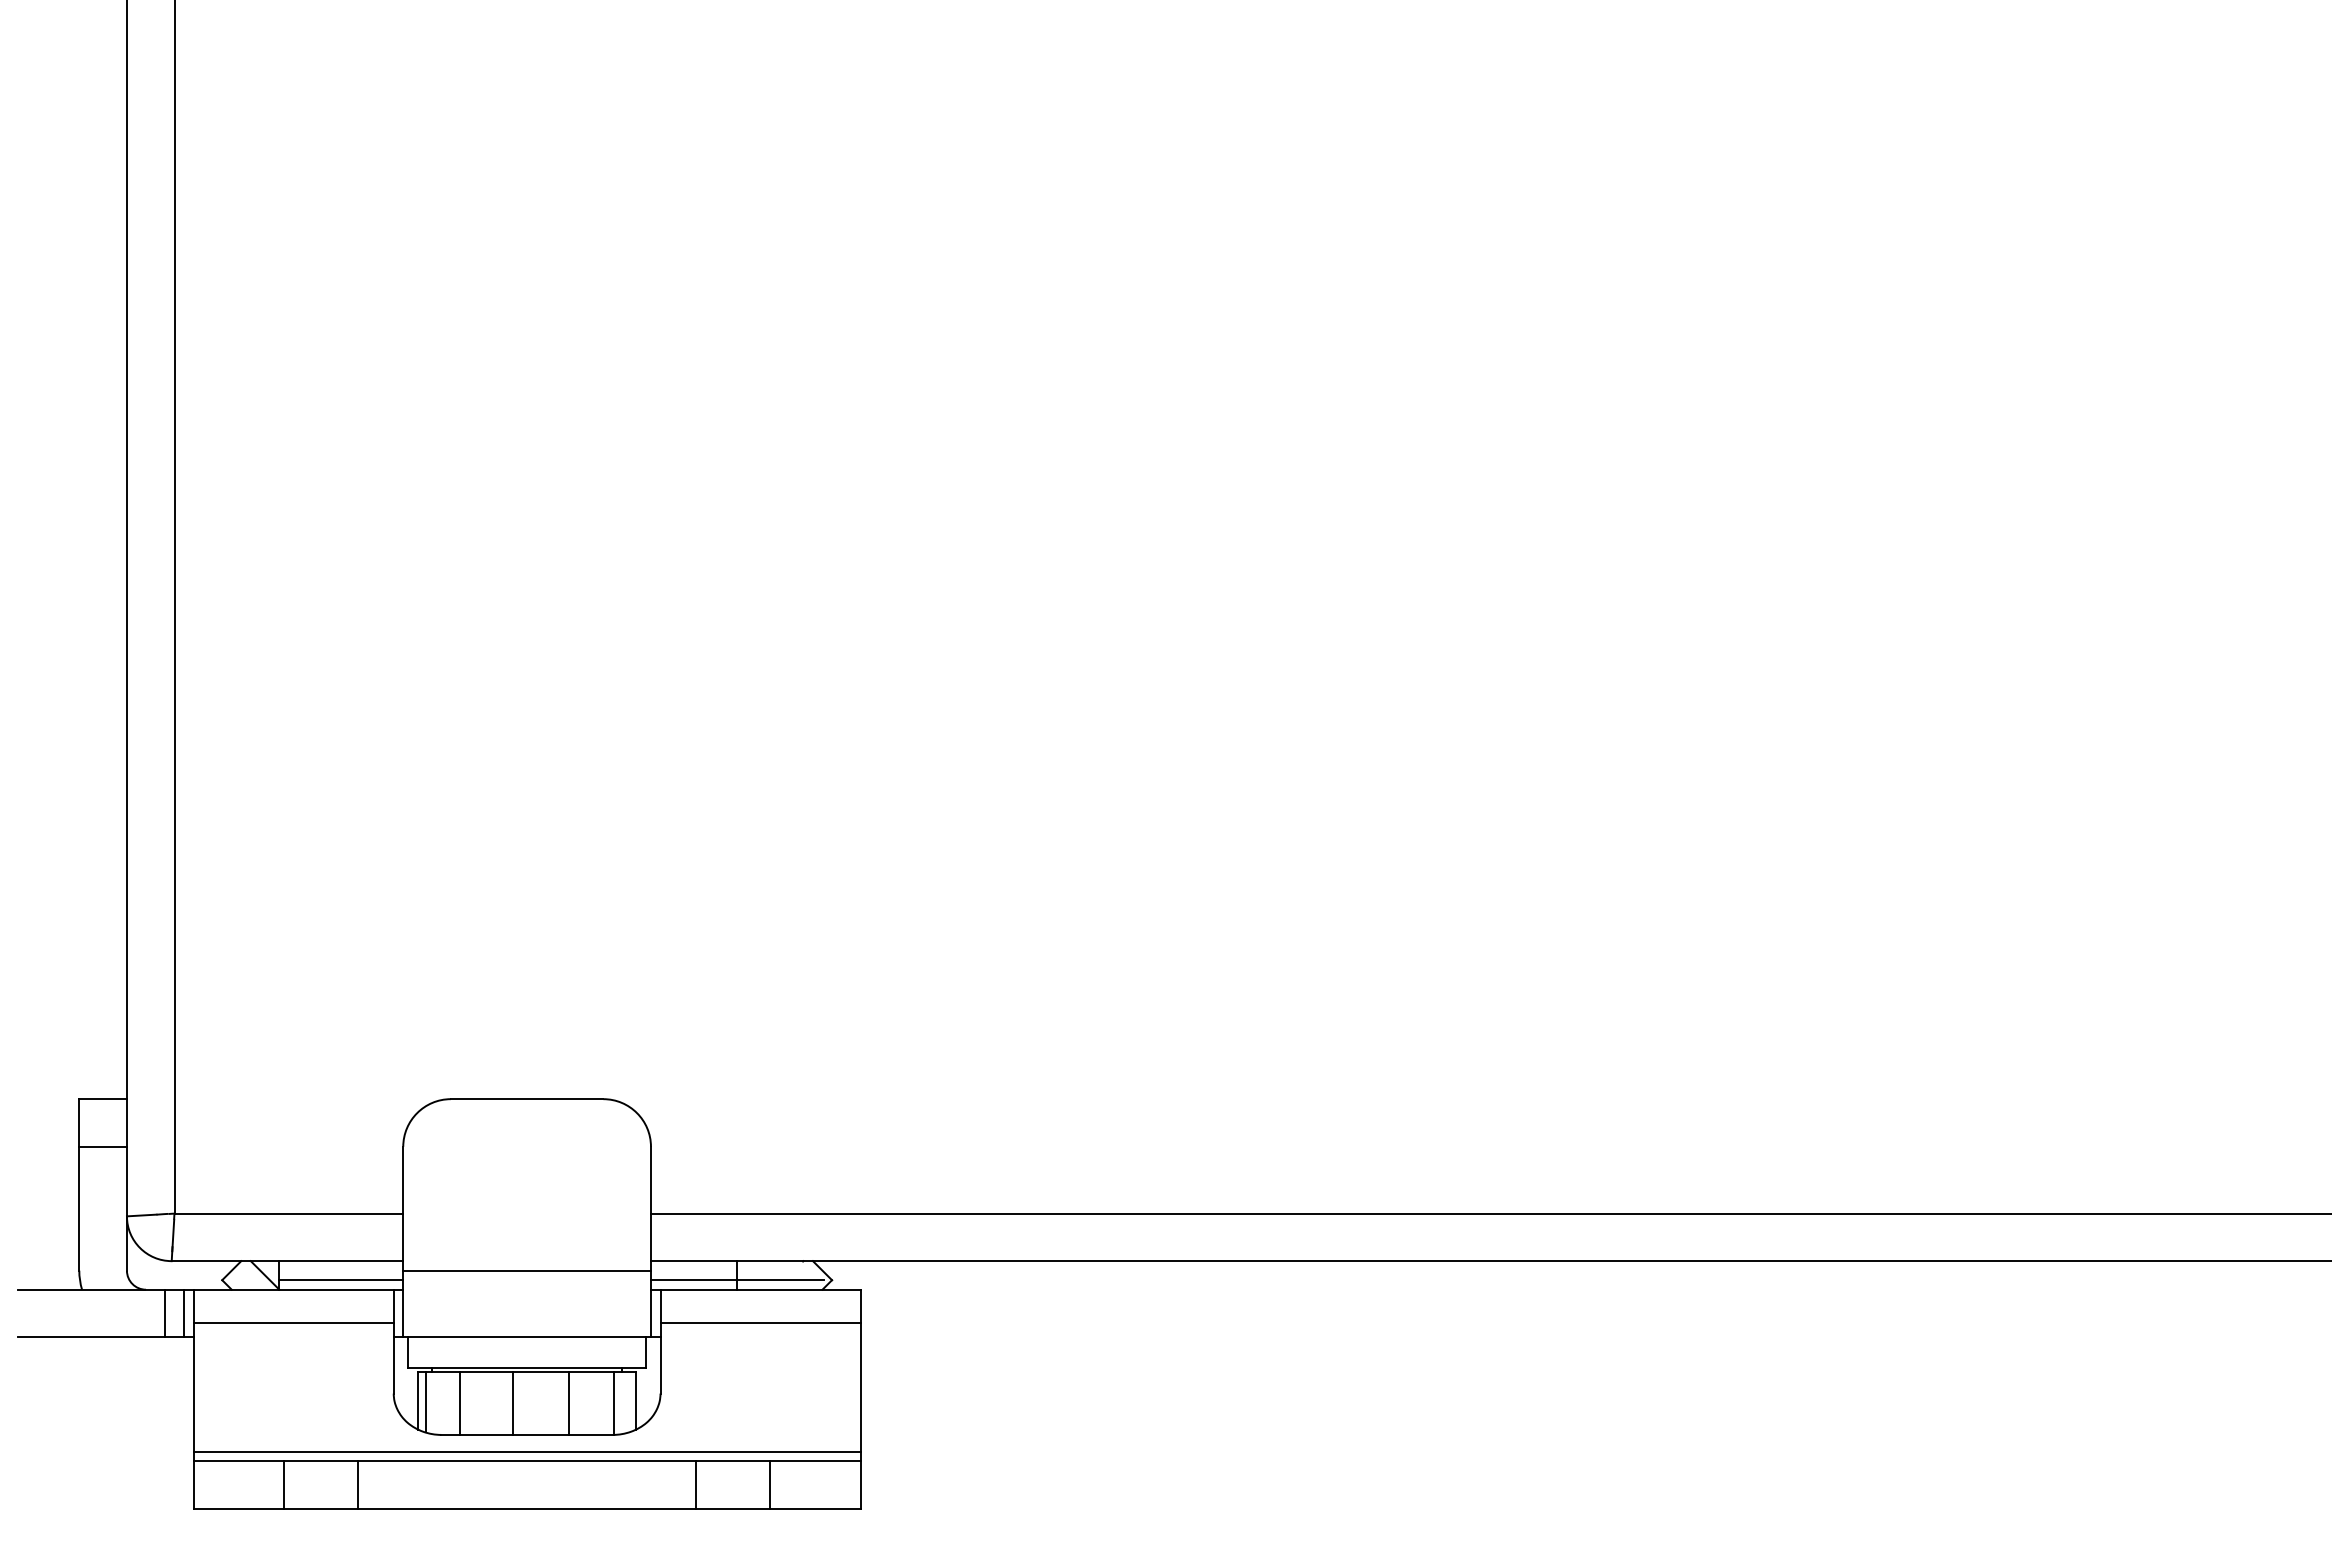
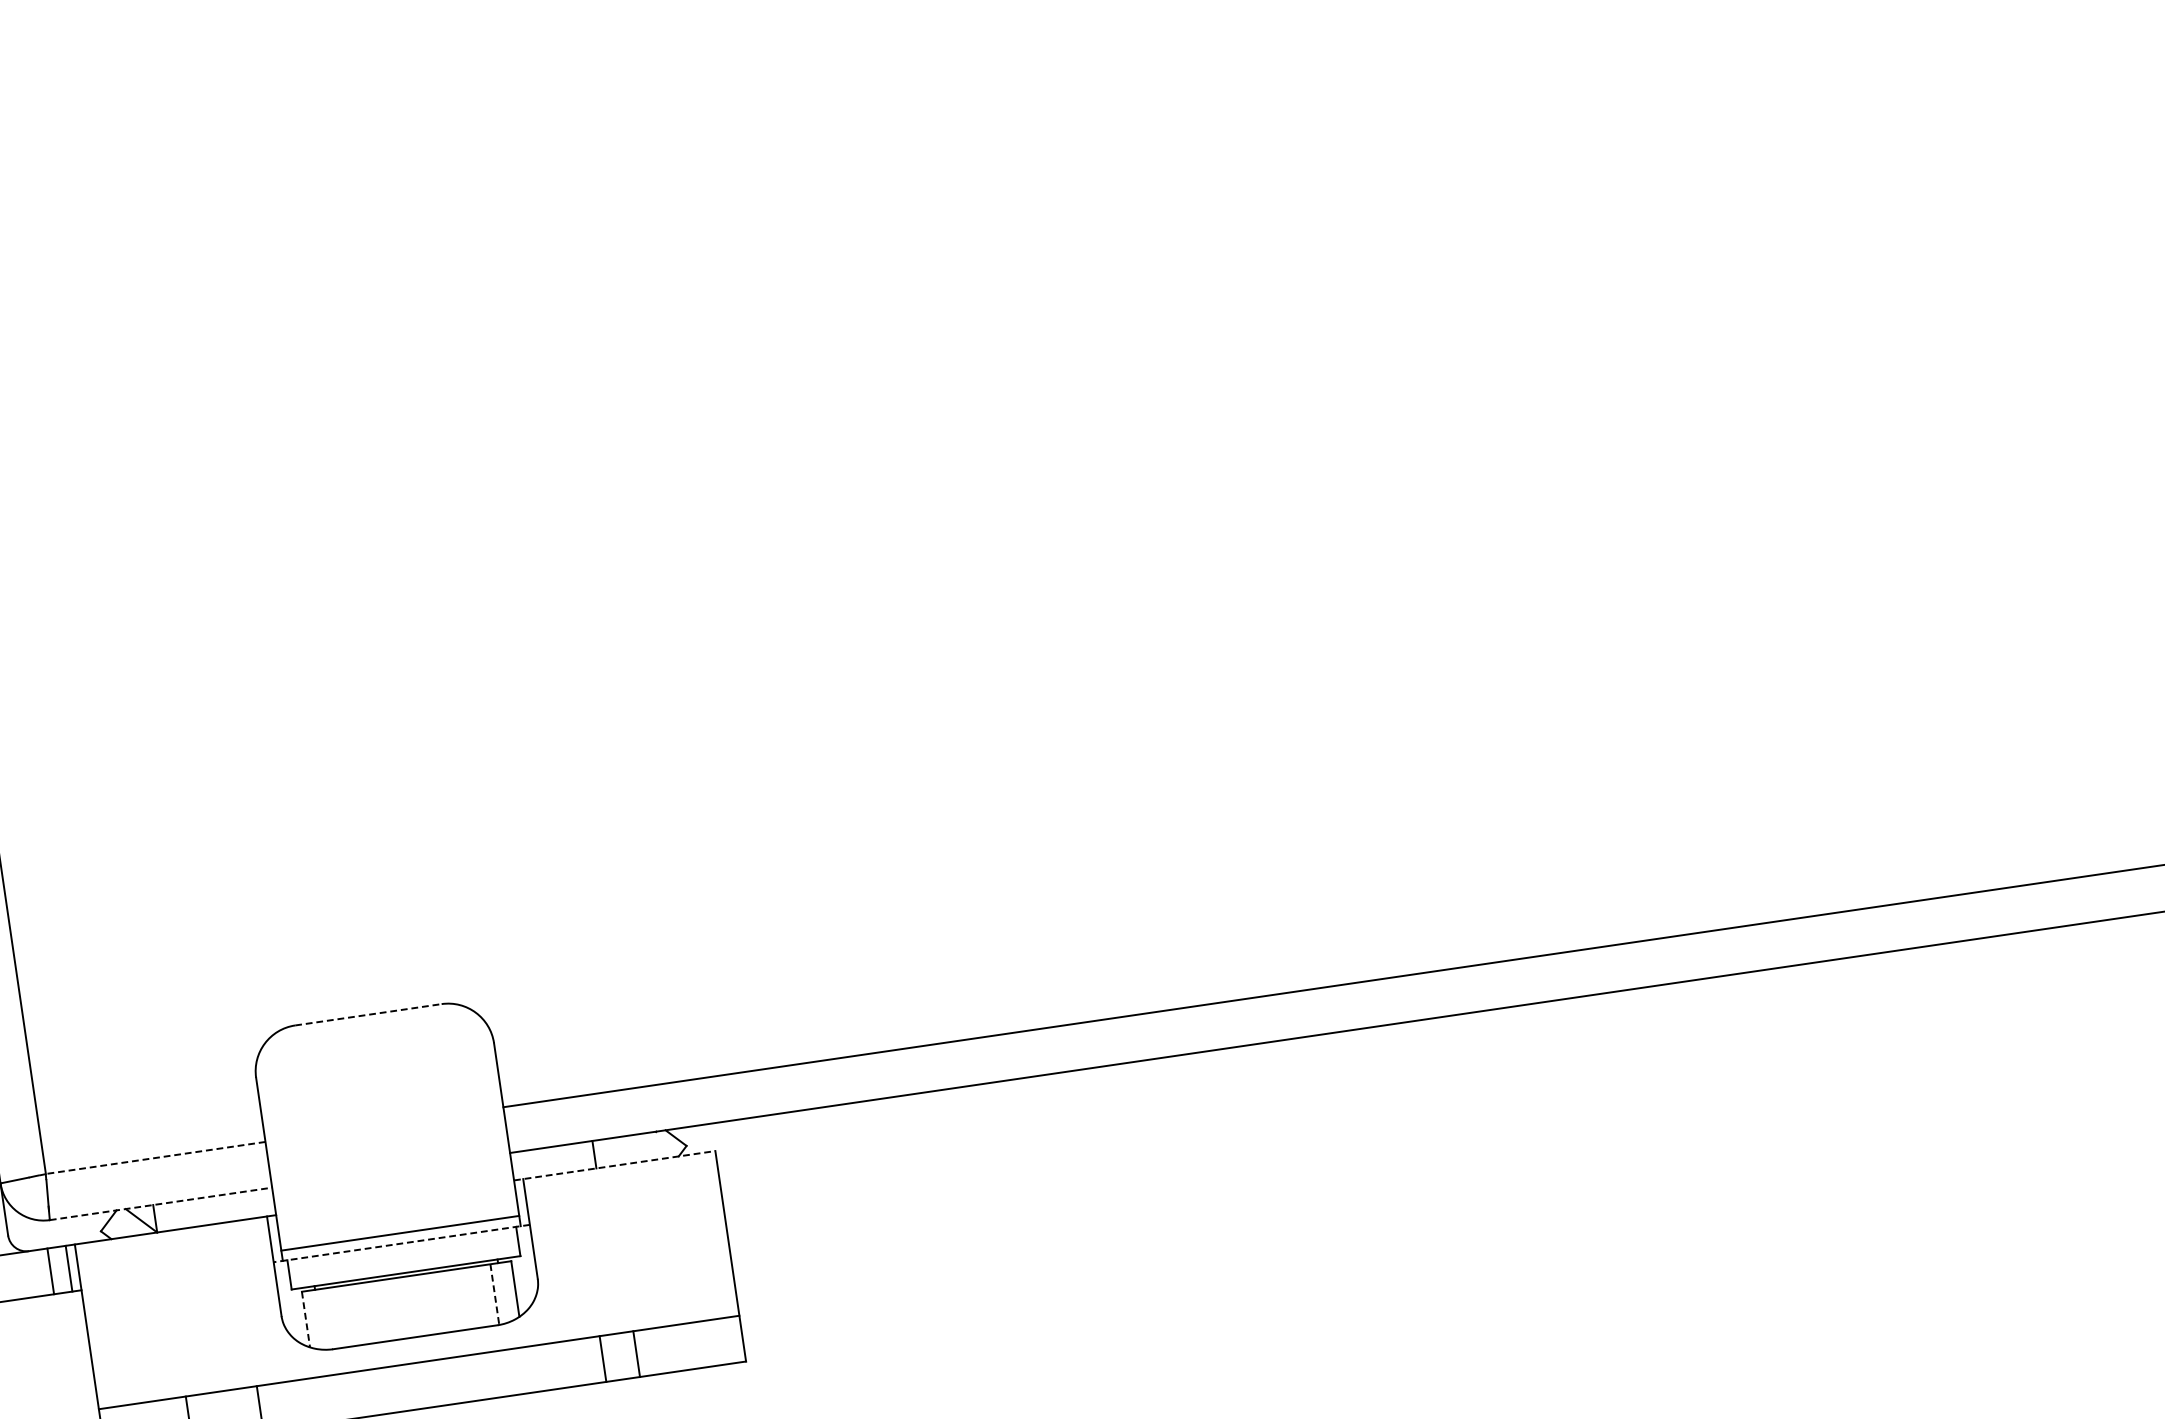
line: (527, 1099) -> (368, 1015), solid -> dashed
line: (288, 1213) -> (155, 1158), solid -> dashed
line: (287, 1261) -> (161, 1204), solid -> dashed
line: (526, 1270) -> (399, 1233), moved
line: (341, 1280) -> (215, 1214), removed
line: (737, 1280) -> (595, 1159), removed
line: (755, 1289) -> (614, 1165), solid -> dashed
line: (293, 1323) -> (175, 1262), removed
line: (760, 1323) -> (623, 1197), removed
line: (526, 1337) -> (401, 1243), solid -> dashed
line: (418, 1400) -> (306, 1319), solid -> dashed
line: (425, 1401) -> (313, 1319), removed
line: (460, 1402) -> (346, 1315), removed
line: (512, 1402) -> (396, 1308), removed
line: (569, 1402) -> (451, 1300), removed
line: (614, 1403) -> (494, 1294), solid -> dashed
line: (526, 1451) -> (417, 1353), removed
line: (696, 1484) -> (636, 1353), moved
line: (770, 1484) -> (603, 1358), moved

